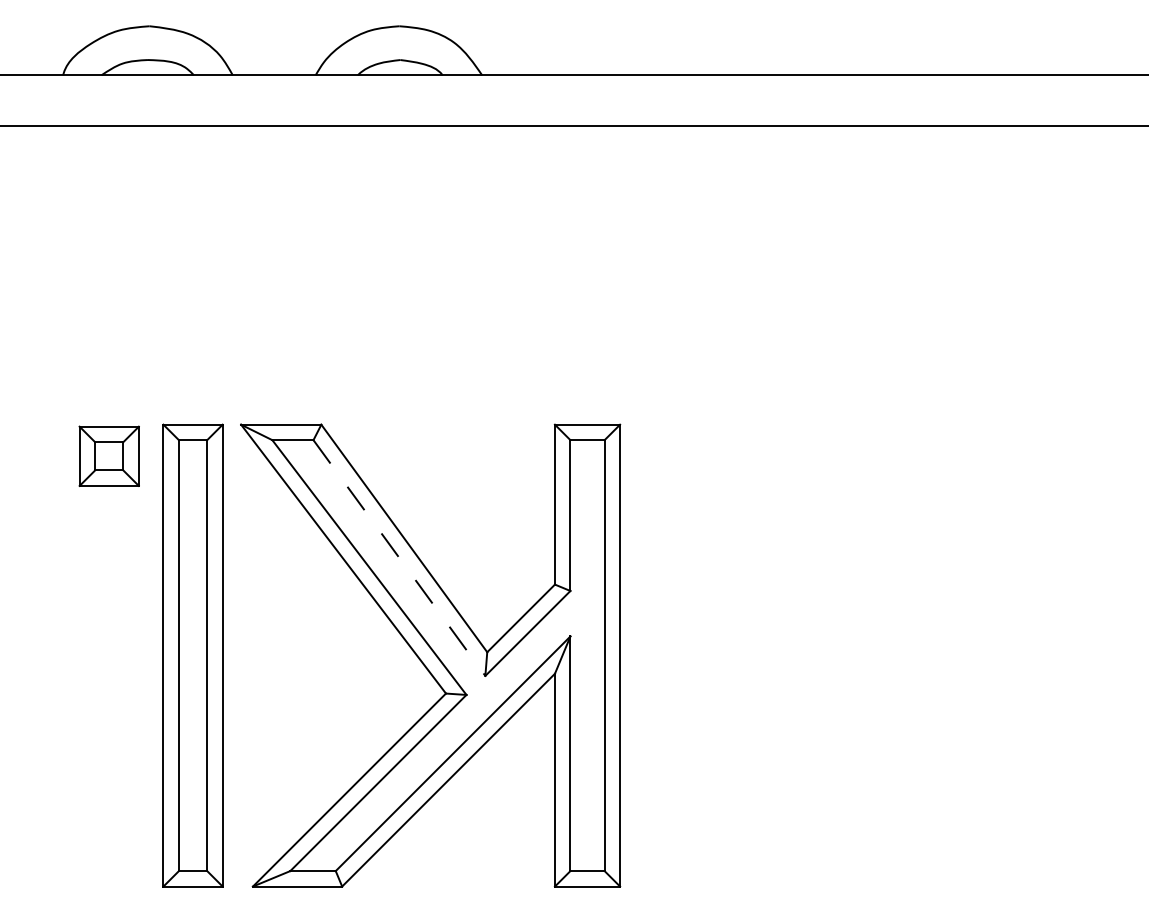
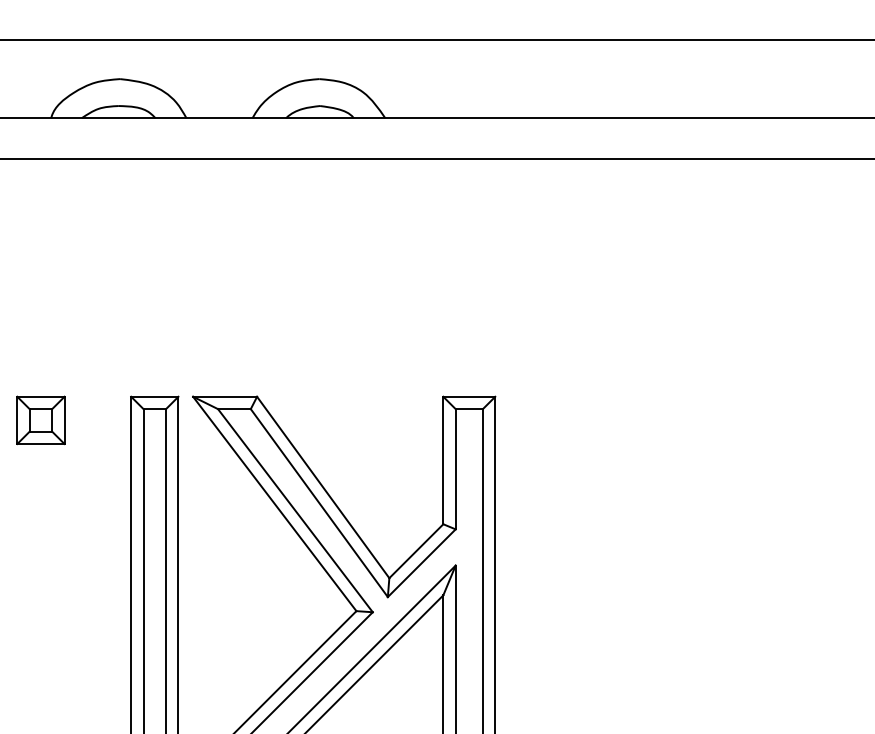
part: (108, 455) -> (40, 419), moved
line: (399, 558) -> (319, 503), dashed -> solid

